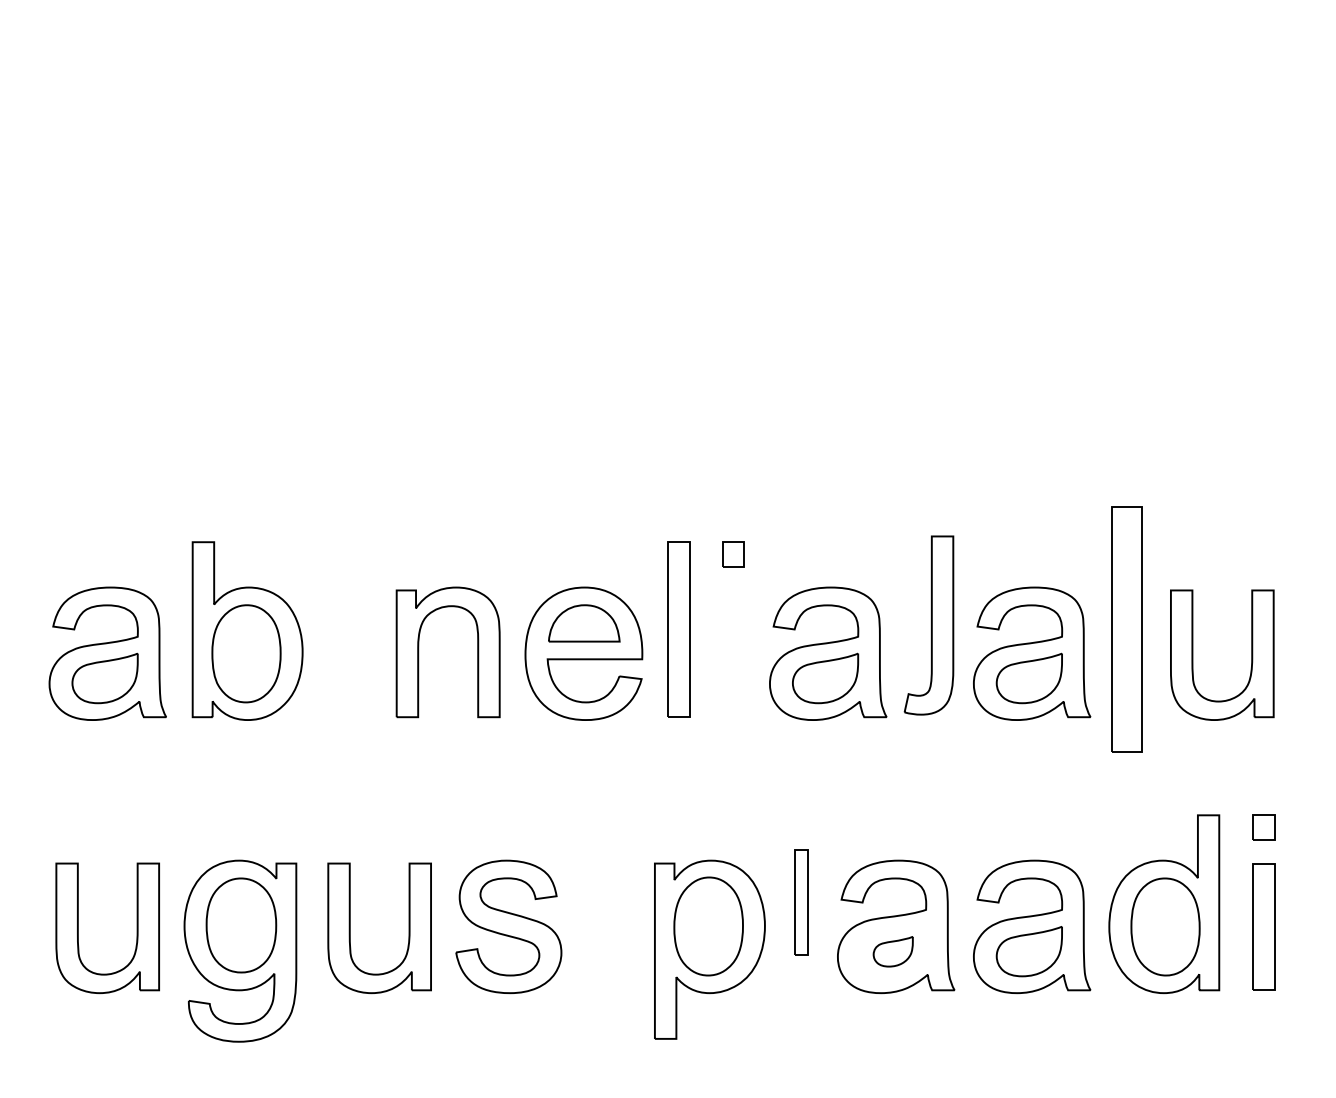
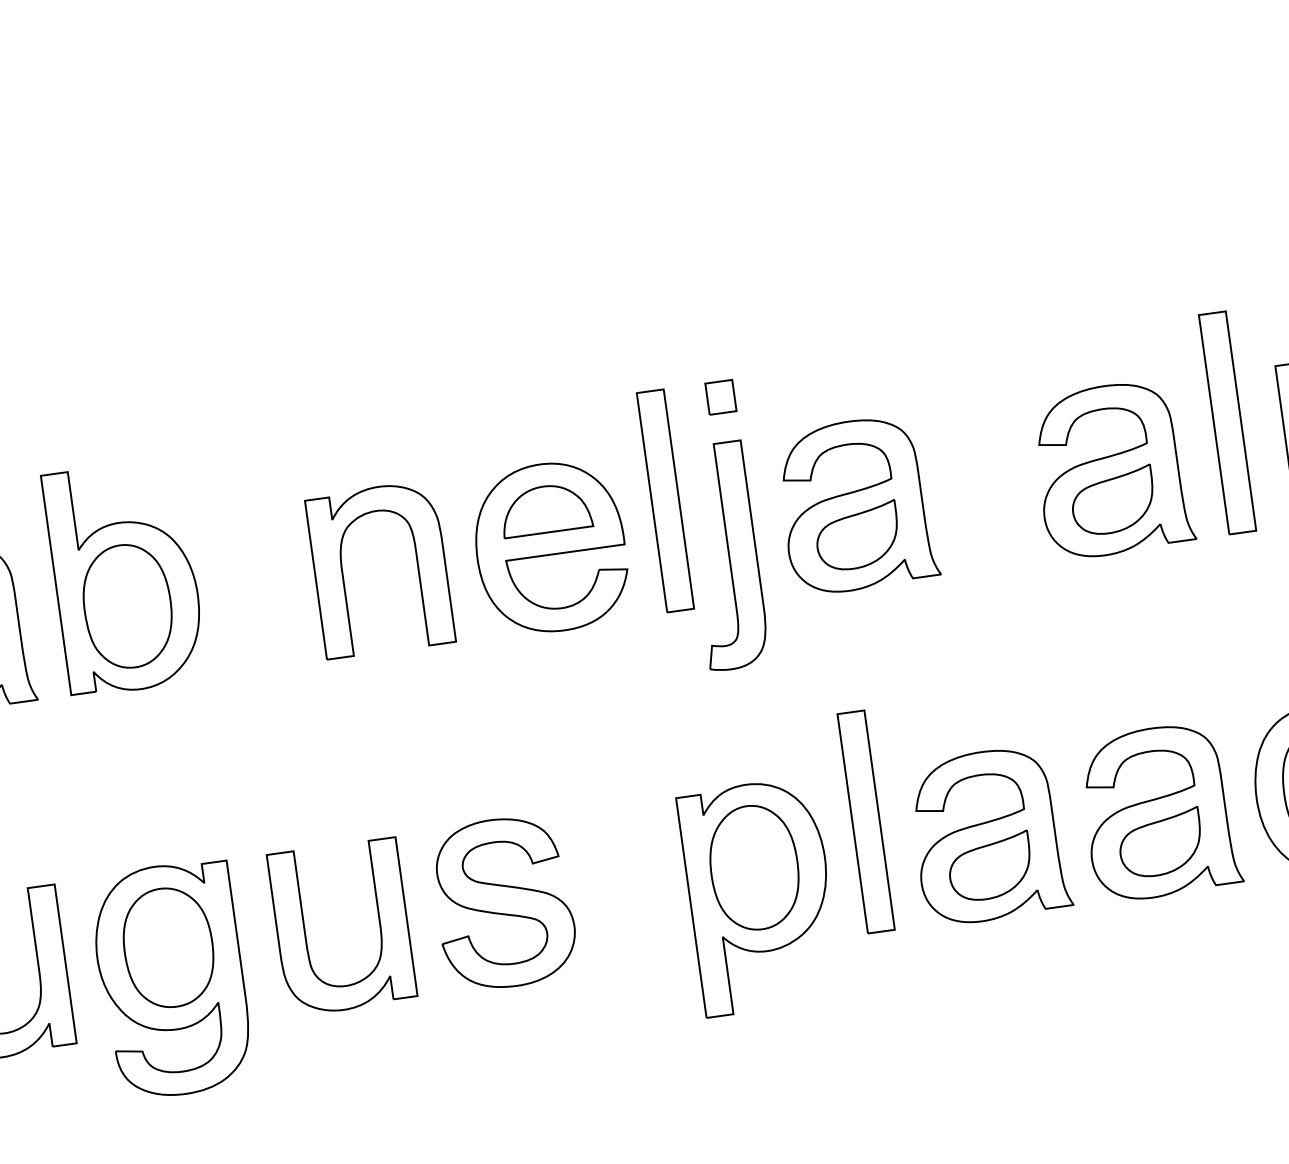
part: (928, 625) -> (725, 556), moved
part: (1127, 629) -> (1227, 422), size x0.71
part: (800, 902) -> (865, 821), size x1.67
part: (892, 951) -> (989, 867), size x1.67

